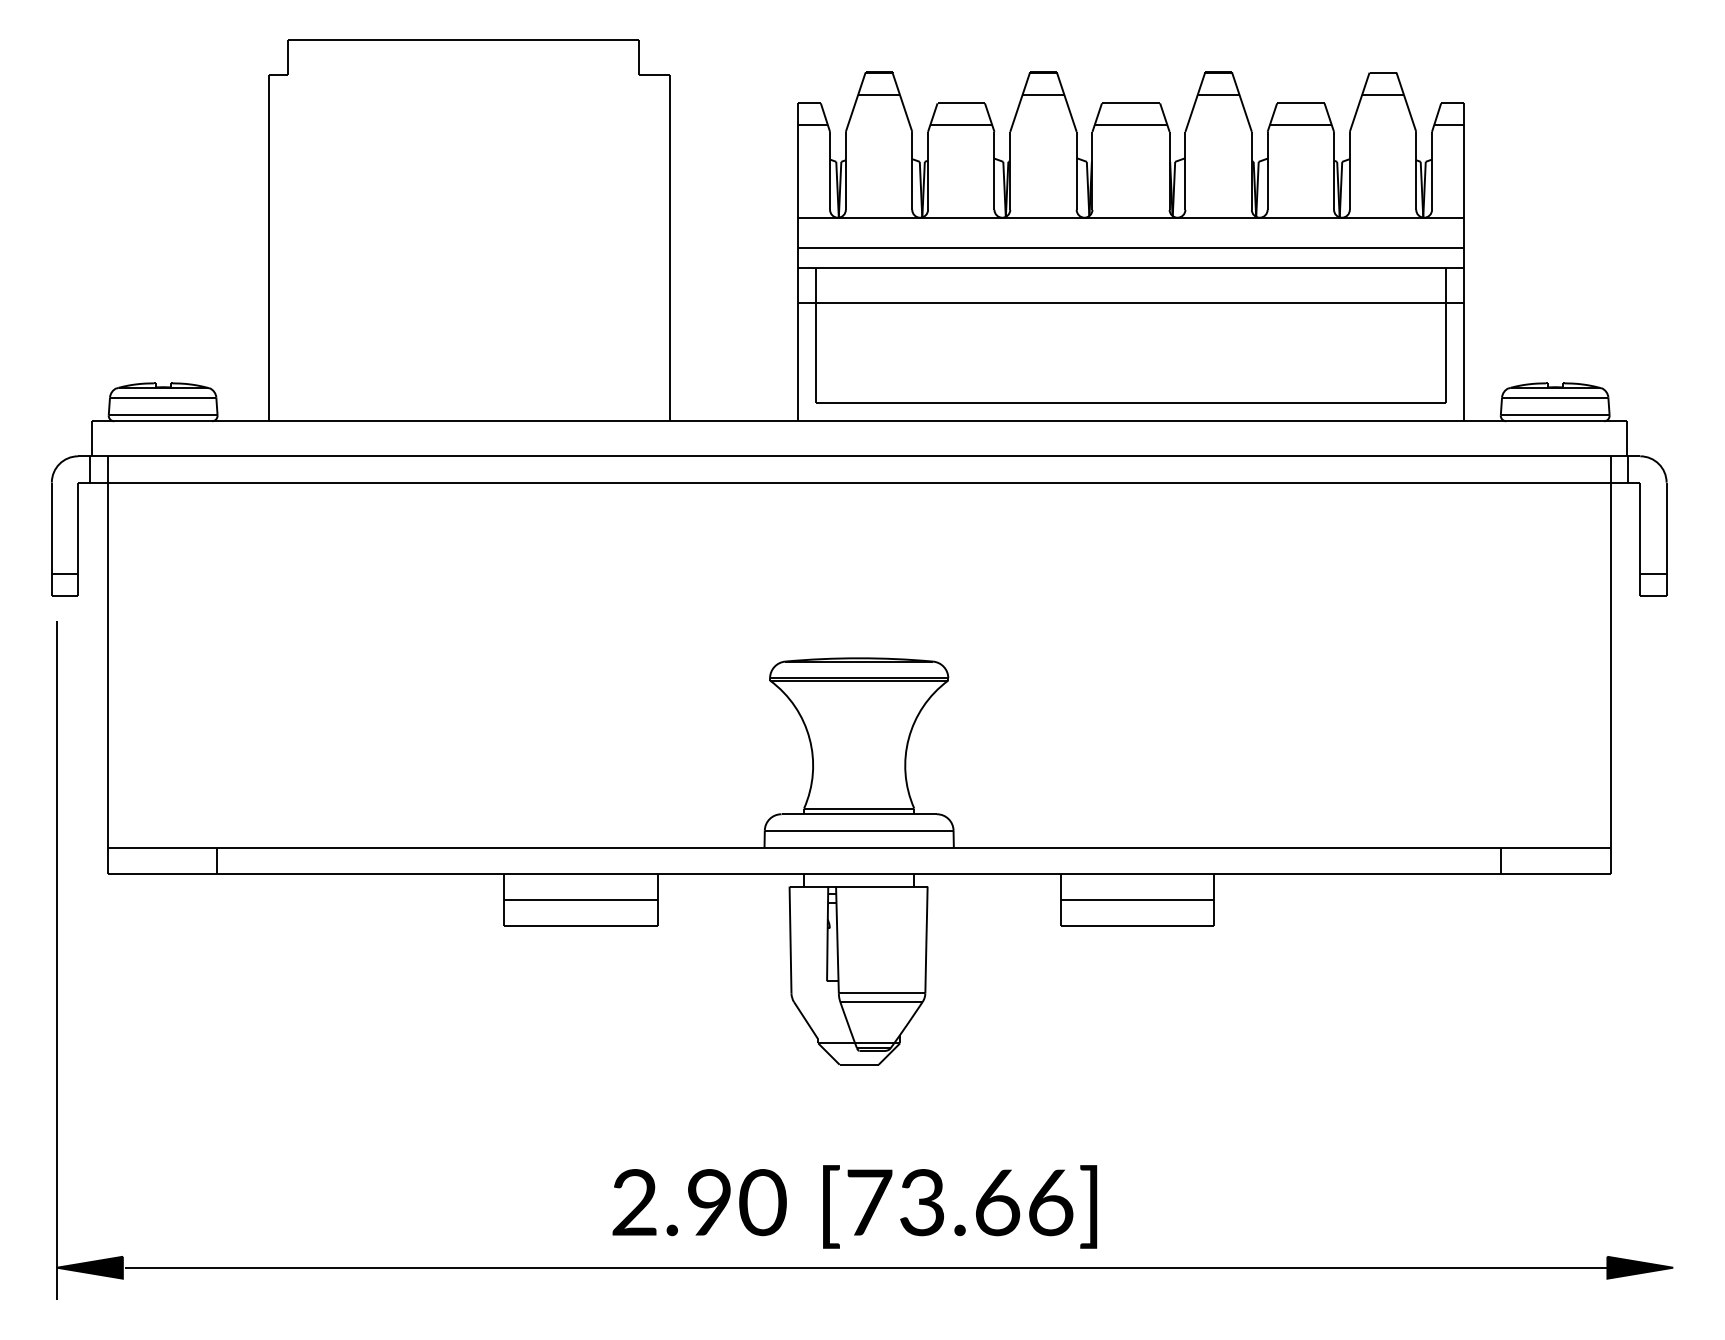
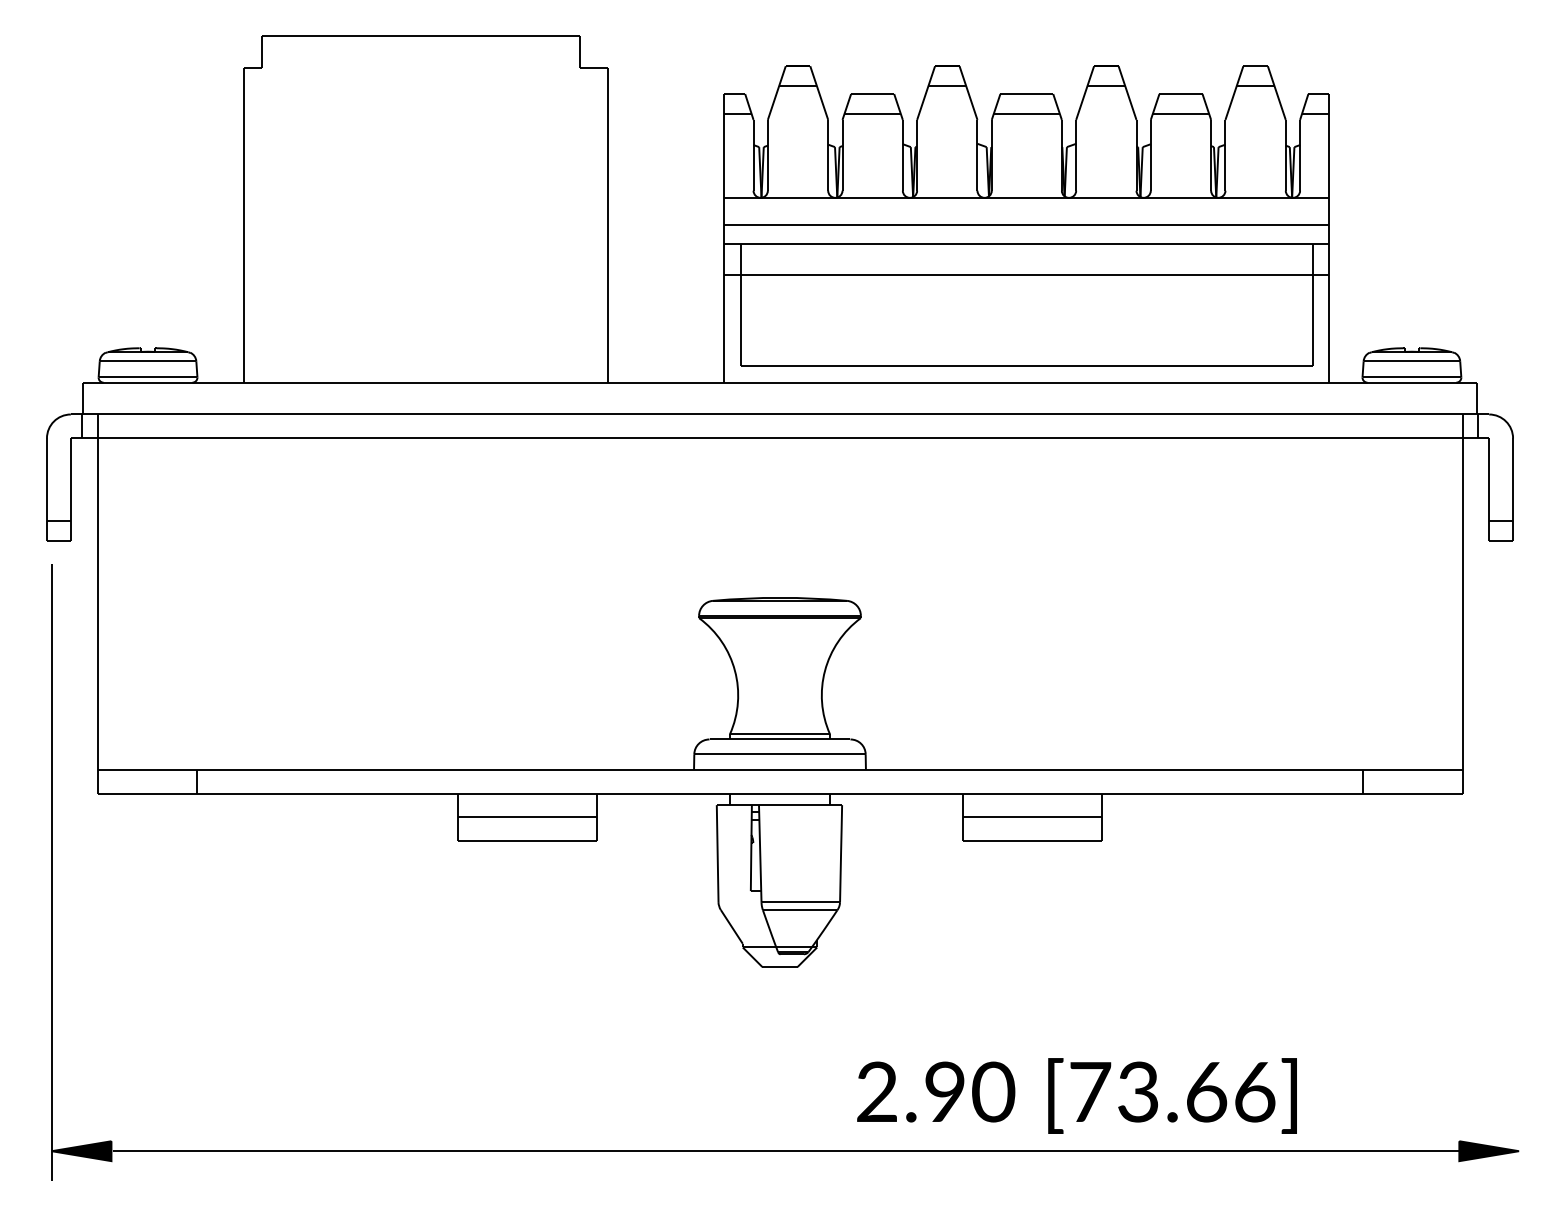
text: (854, 1206) -> (1076, 1095), moved

